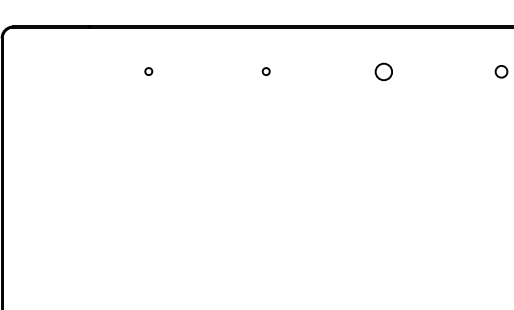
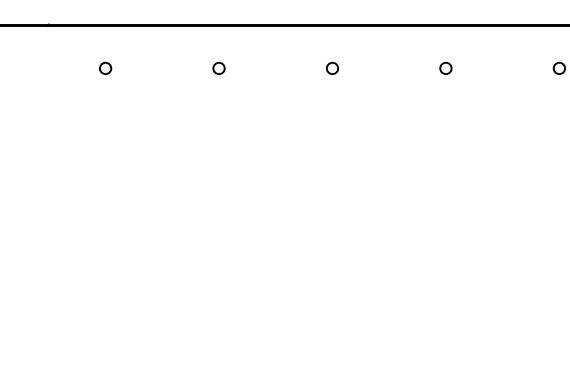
circle: (148, 70) -> (105, 67), size x1.67
circle: (265, 70) -> (218, 67), size x1.67
circle: (383, 70) -> (332, 67), size x0.71

